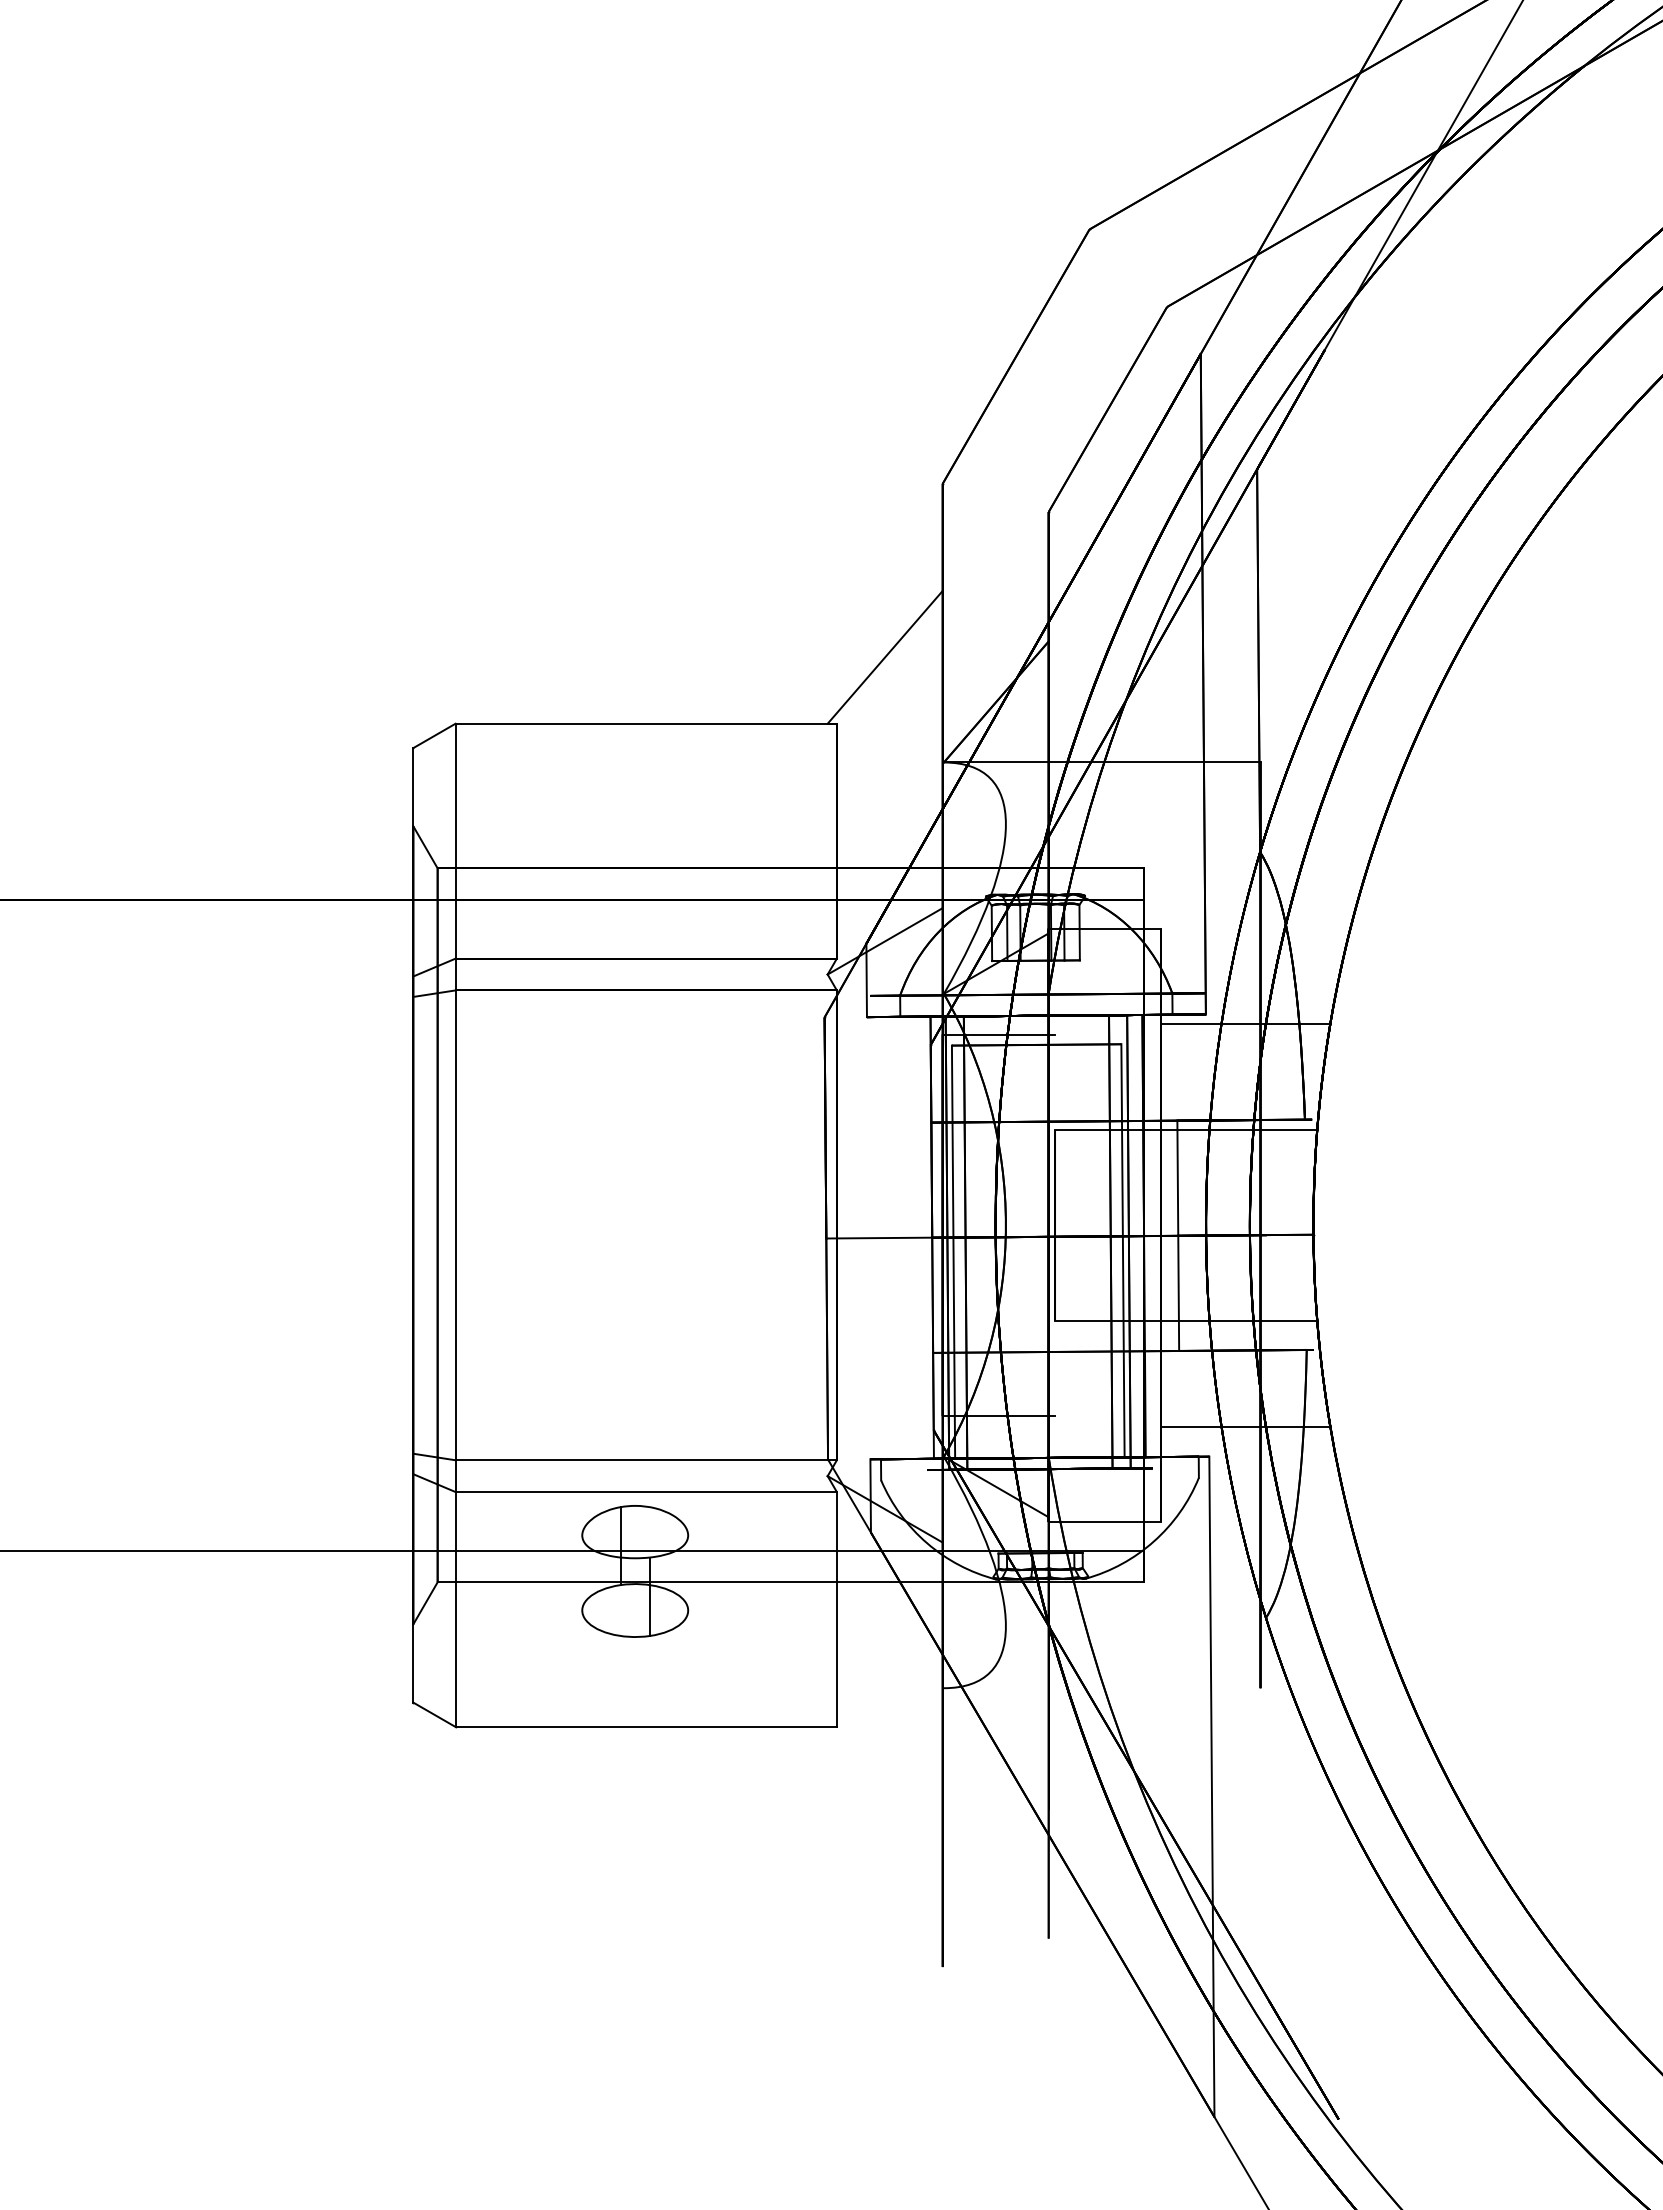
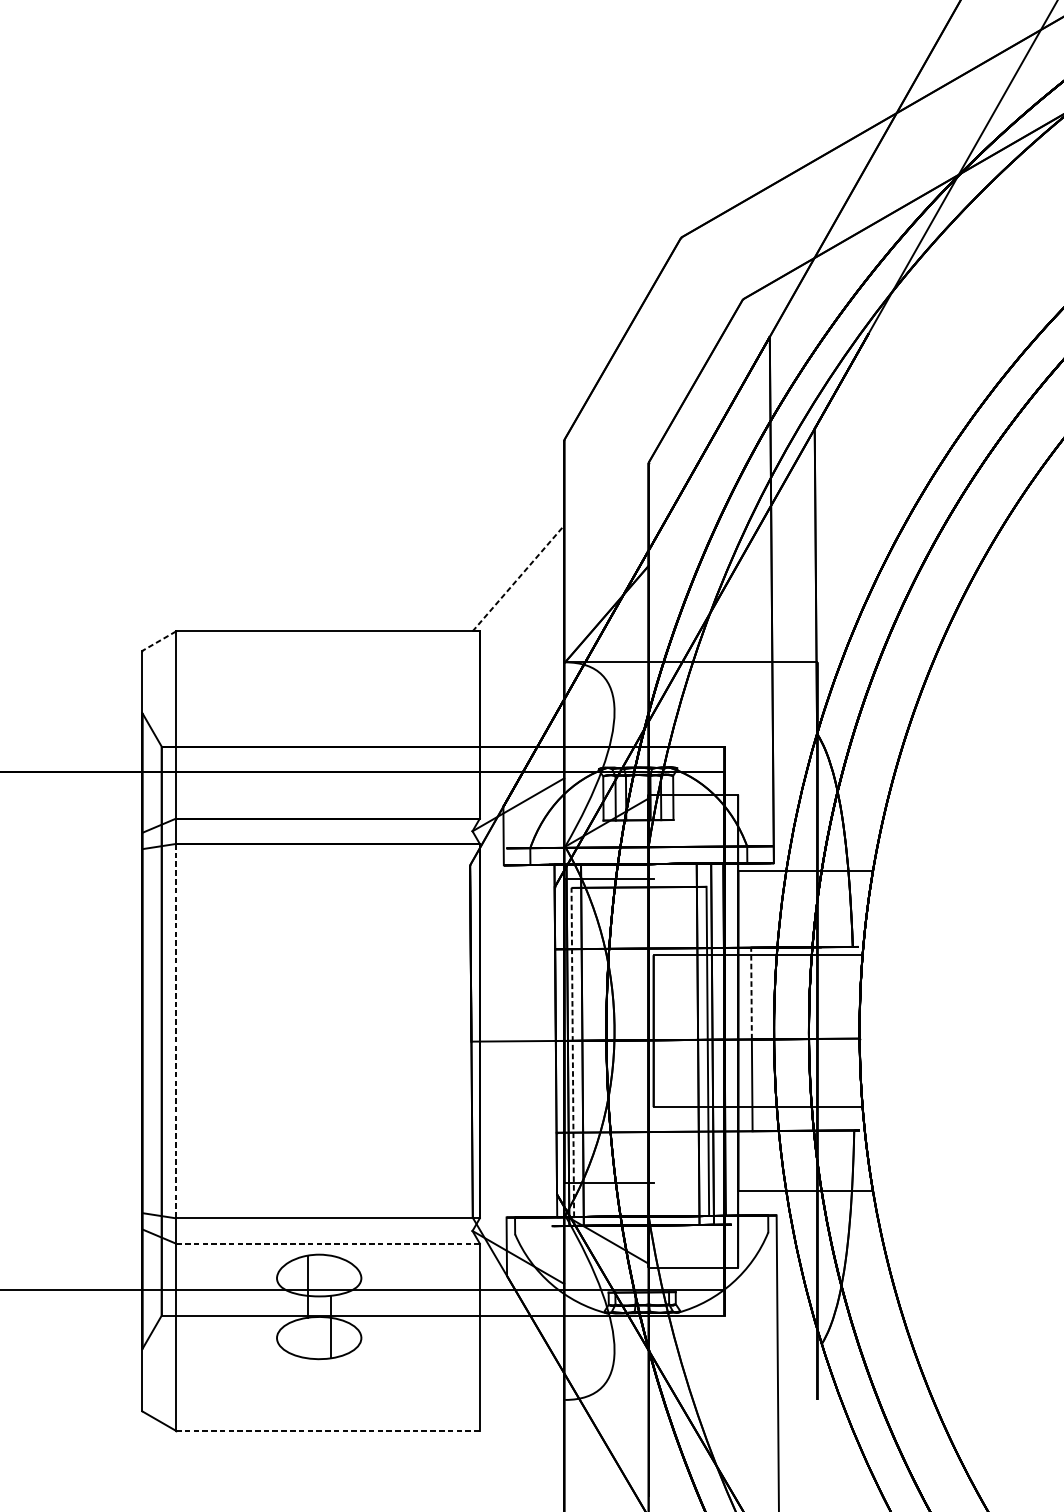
line: (885, 657) -> (518, 578), solid -> dashed
line: (433, 736) -> (158, 641), solid -> dashed
line: (1177, 1178) -> (751, 993), solid -> dashed
line: (455, 1225) -> (175, 1031), solid -> dashed
line: (953, 1252) -> (572, 1052), solid -> dashed
line: (646, 1492) -> (328, 1244), solid -> dashed
line: (646, 1726) -> (328, 1430), solid -> dashed

